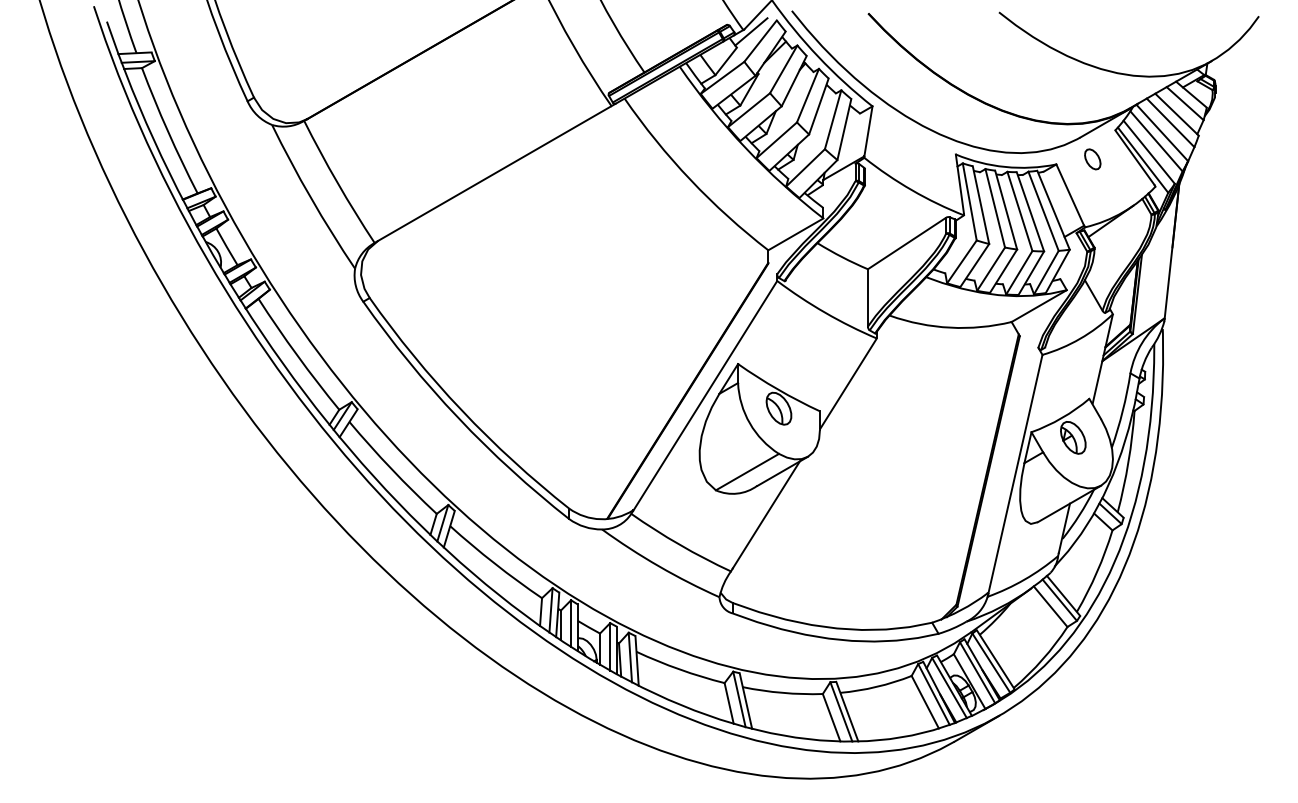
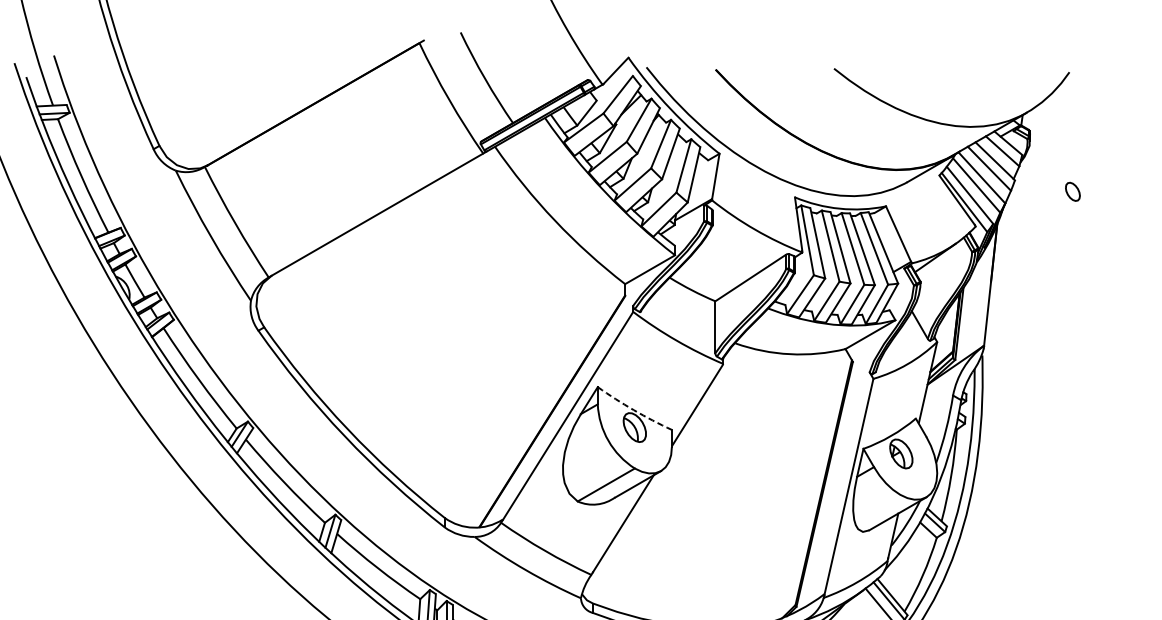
line: (751, 31) -> (609, 86), removed
part: (1092, 159) -> (1072, 191), moved
arc: (777, 389) -> (633, 410), solid -> dashed

